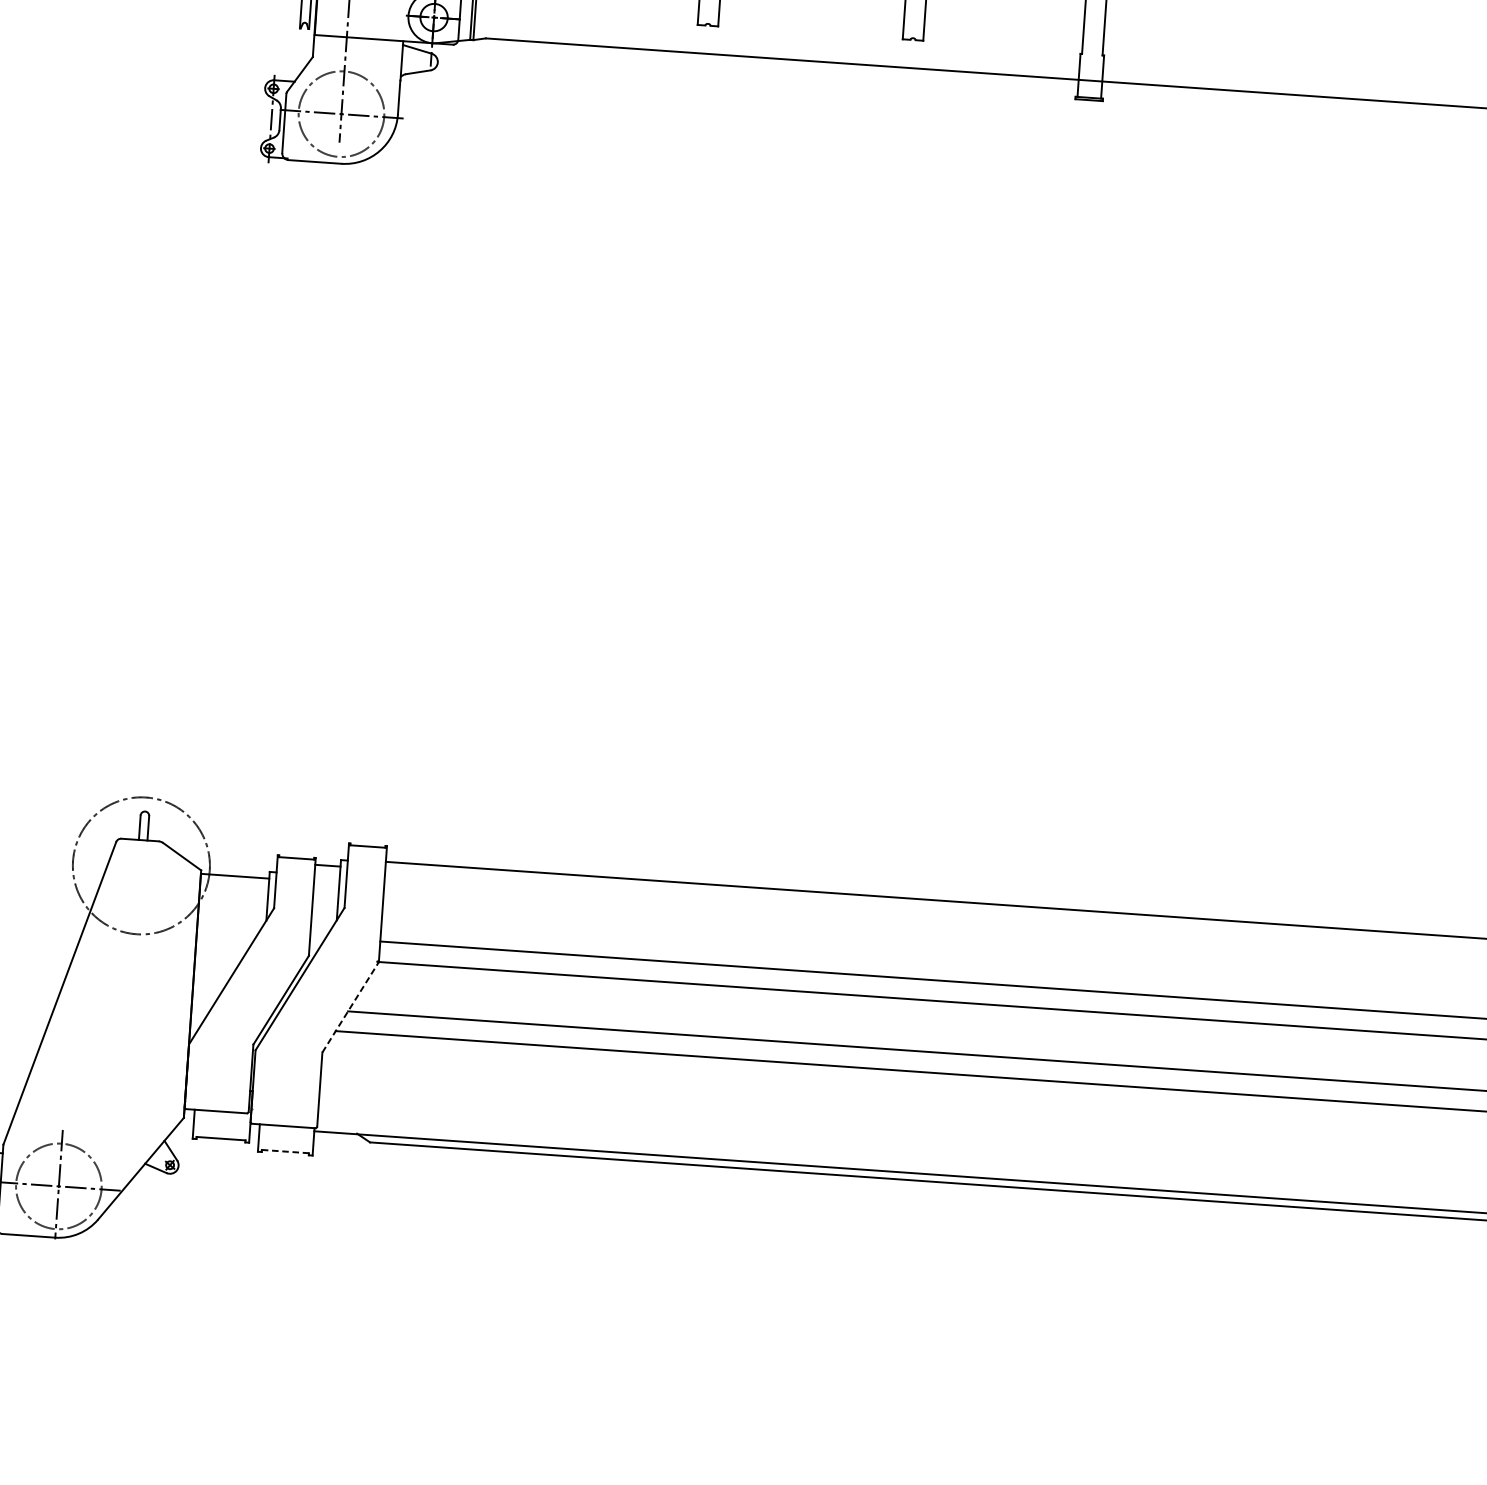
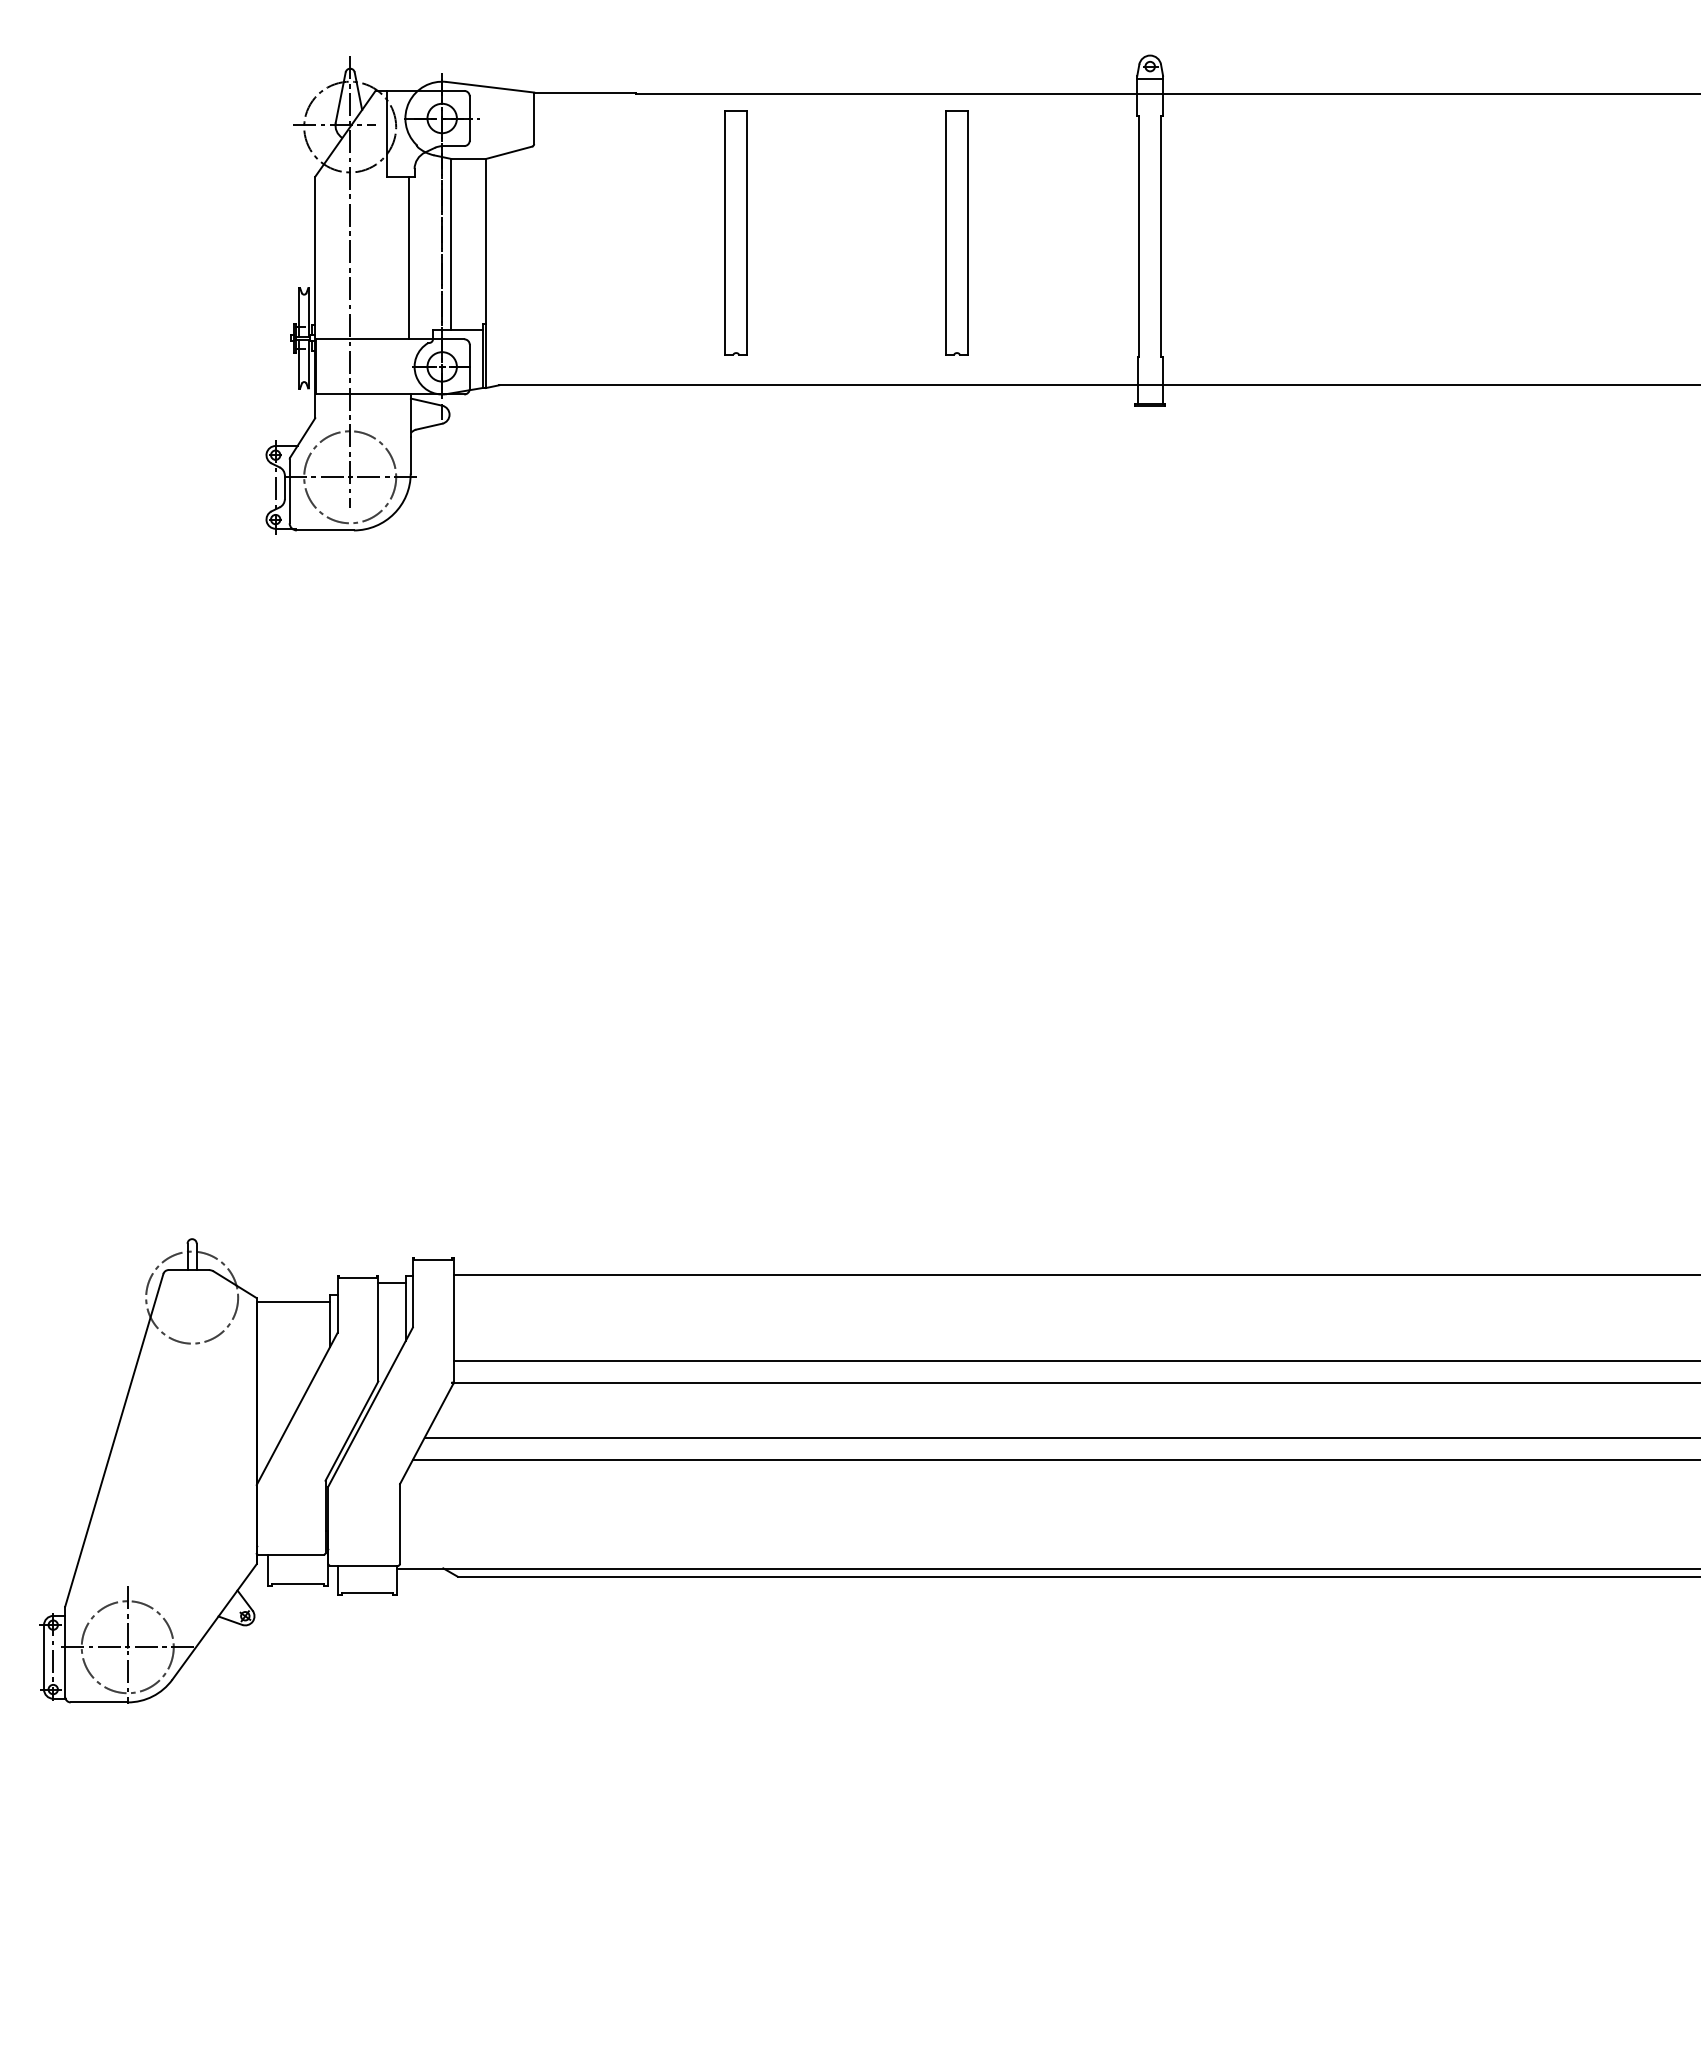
circle: (141, 865) -> (192, 1297), size x0.62
line: (351, 1007) -> (427, 1433), dashed -> solid
line: (286, 1151) -> (368, 1592), dashed -> solid

